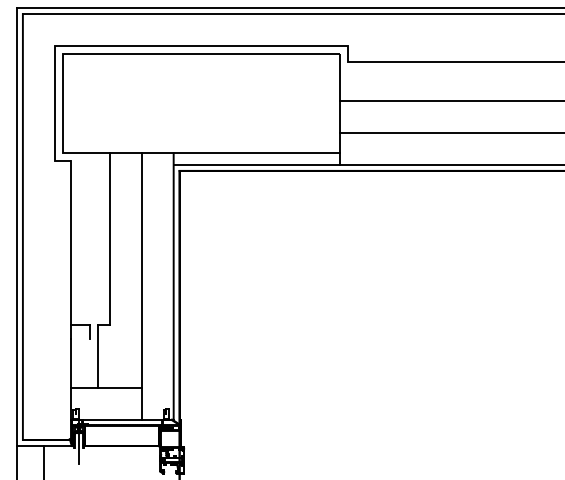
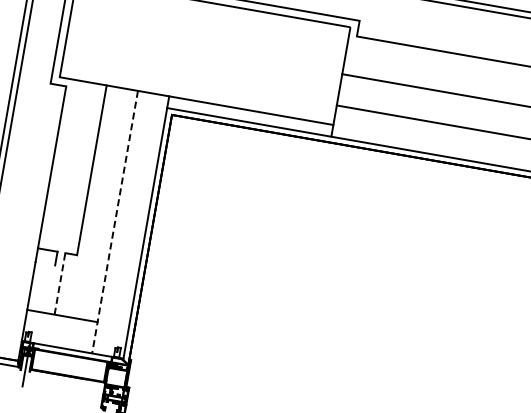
line: (141, 286) -> (114, 222), solid -> dashed
line: (98, 356) -> (60, 283), solid -> dashed

